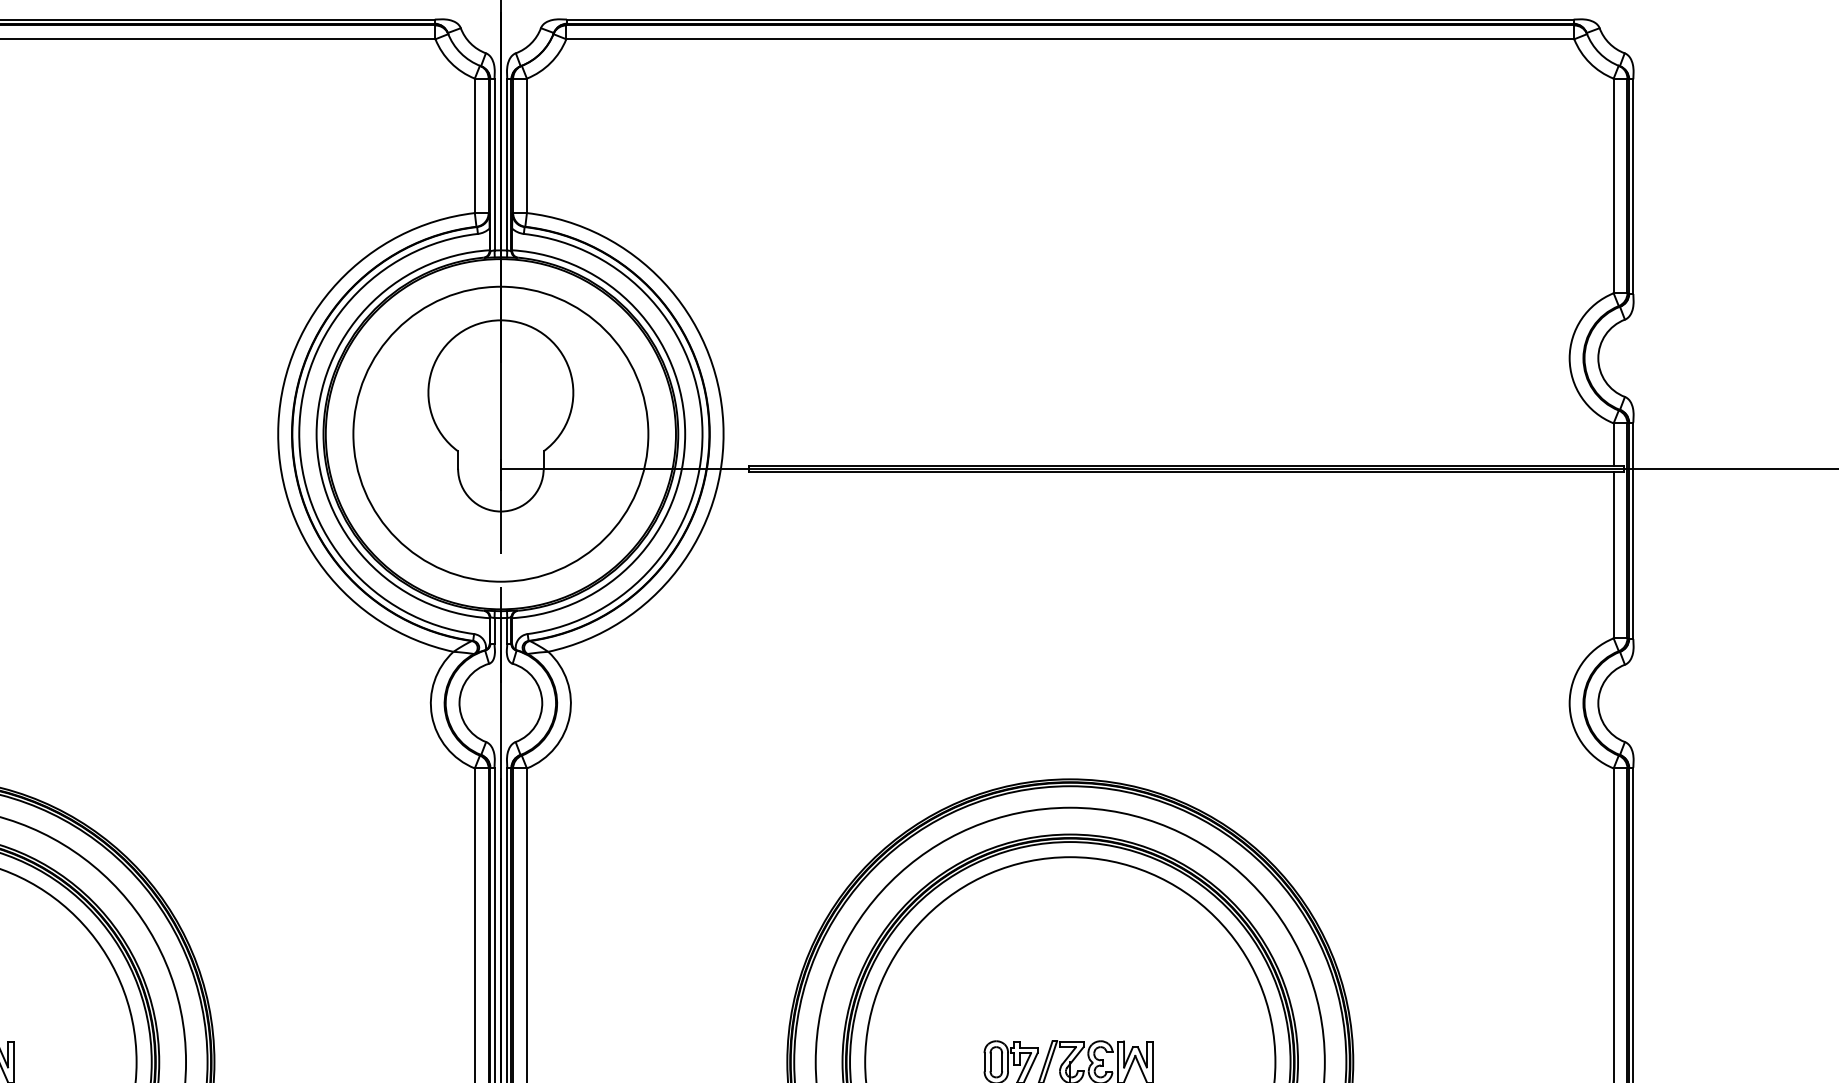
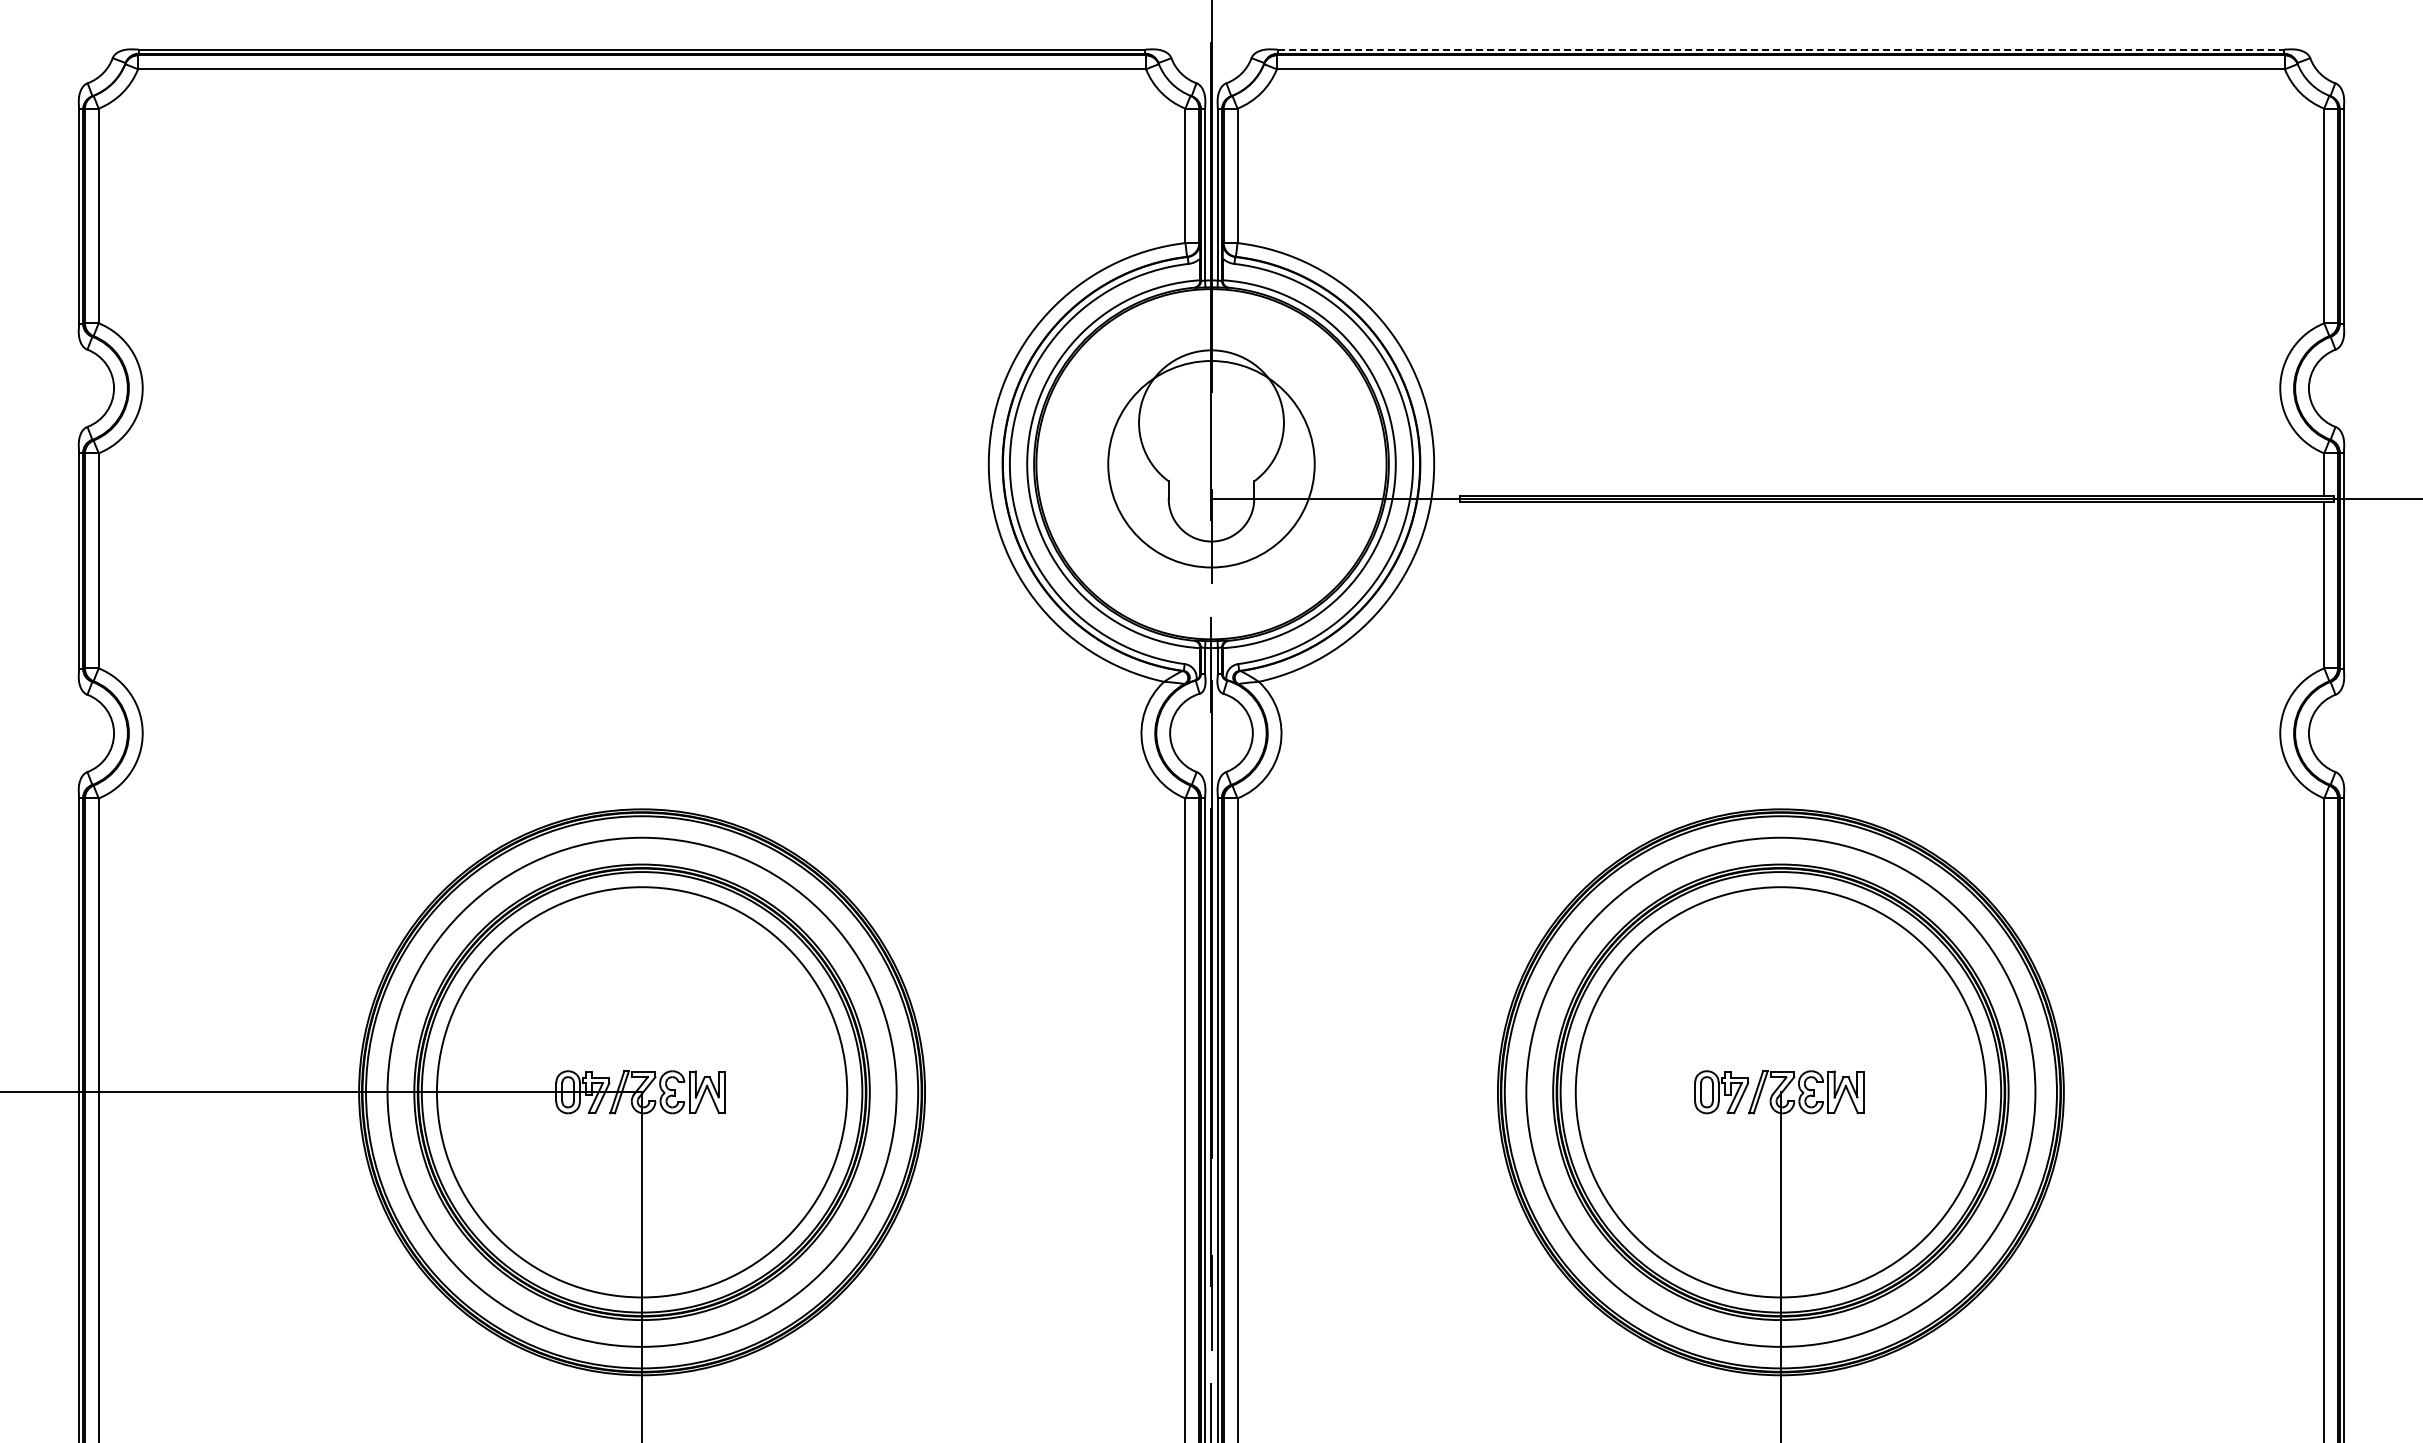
line: (1070, 19) -> (1781, 49), solid -> dashed
circle: (500, 433) -> (1211, 463), size x0.7

